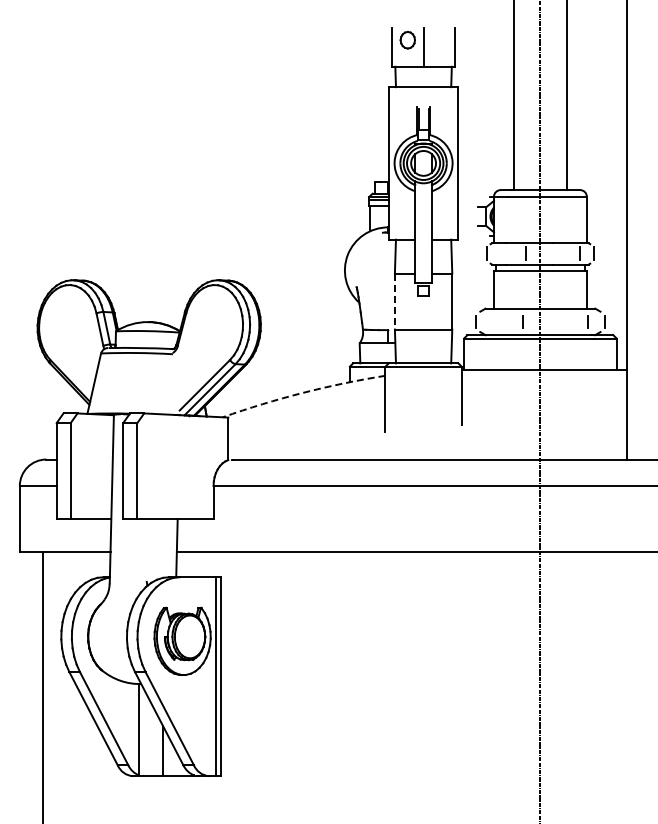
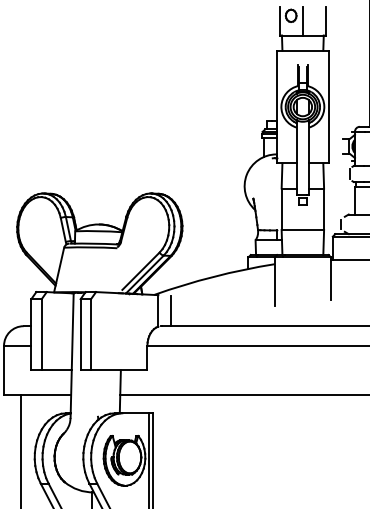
line: (394, 302) -> (281, 209), dashed -> solid
arc: (303, 392) -> (213, 276), dashed -> solid
line: (245, 439) -> (171, 311), added

